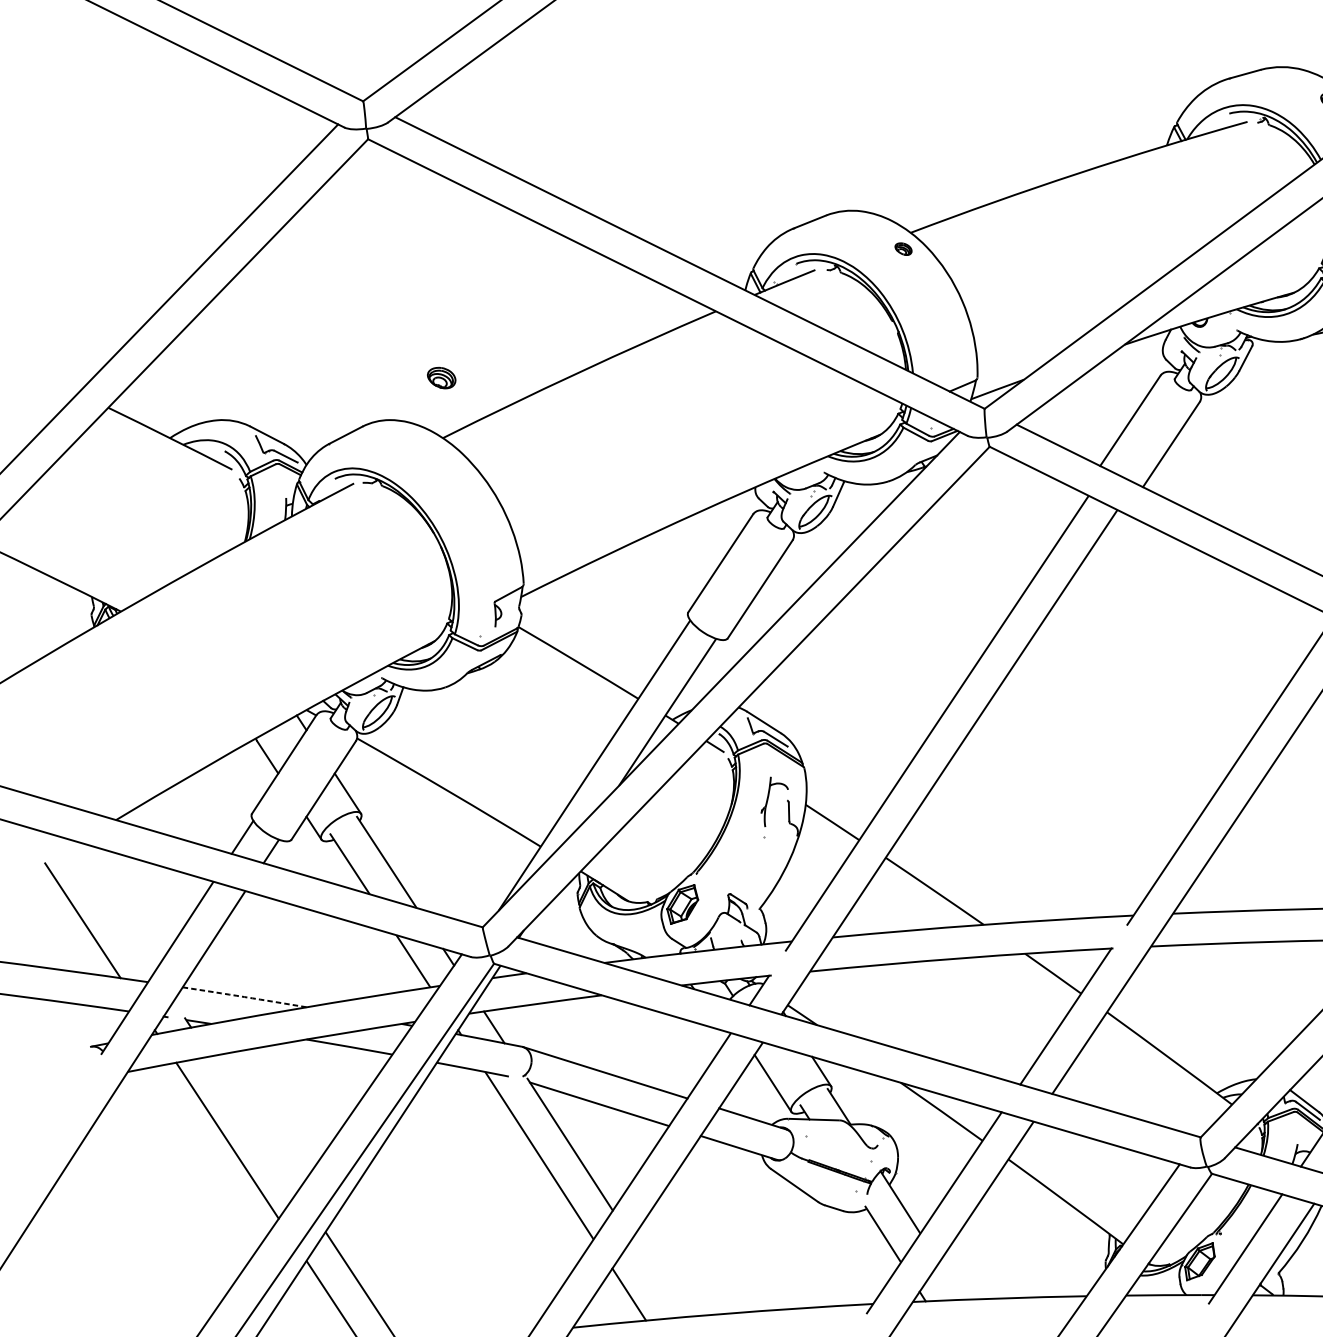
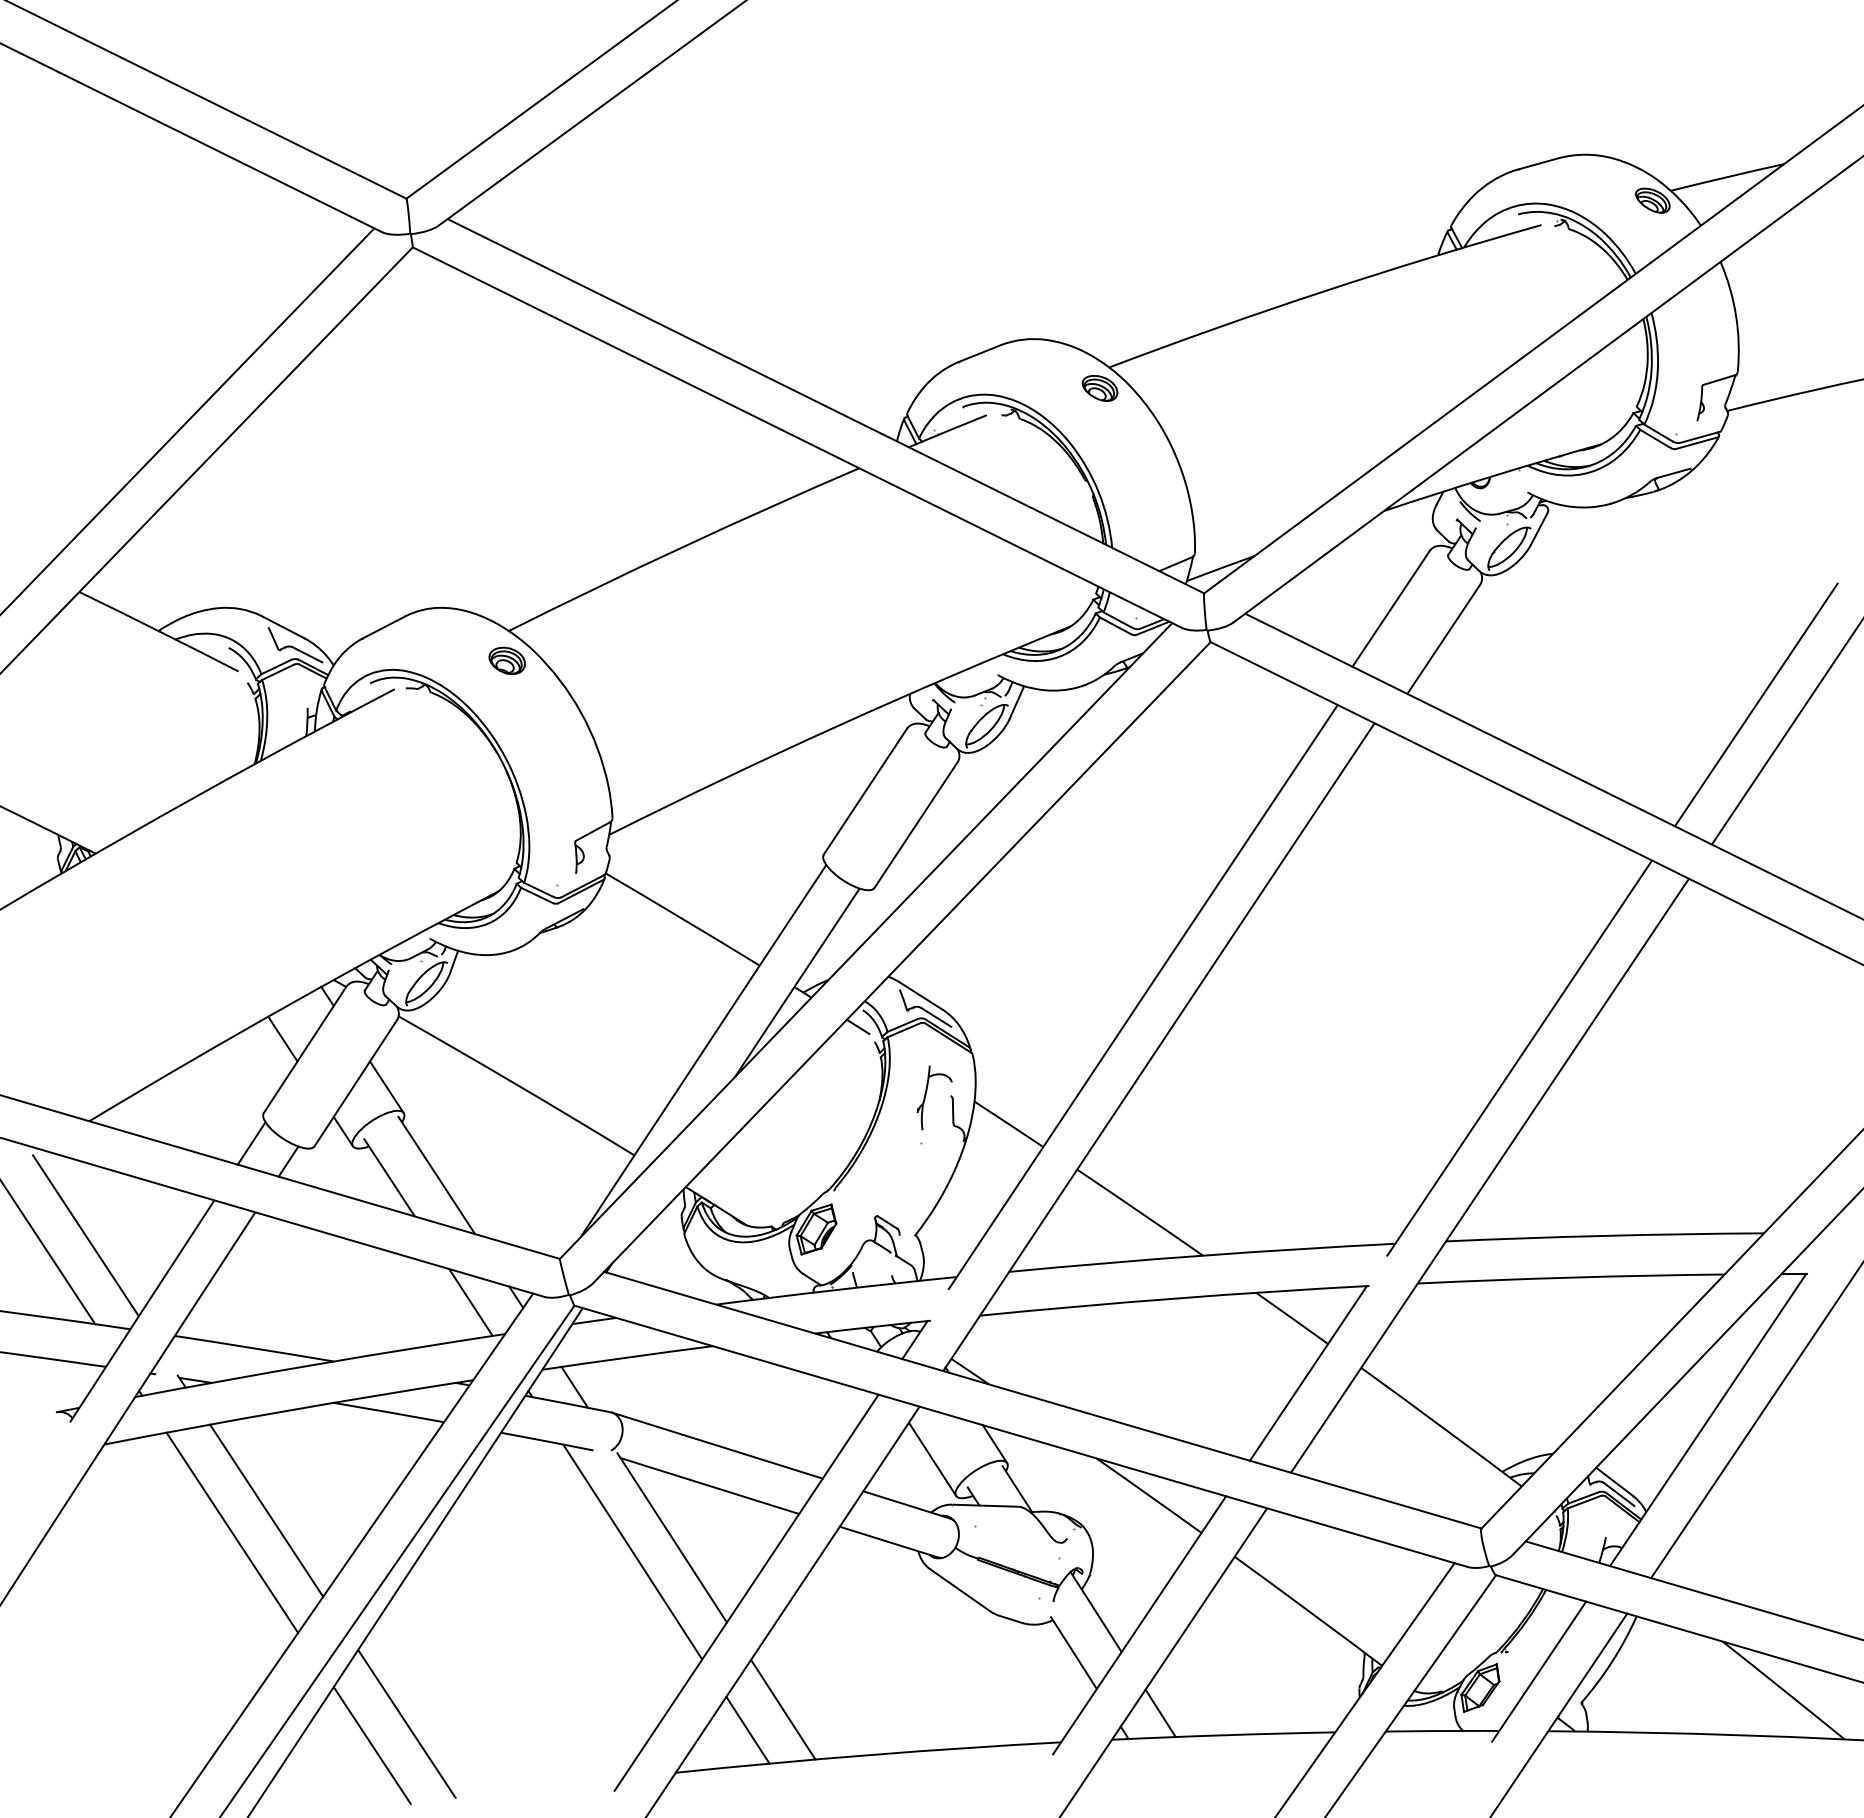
part: (903, 249) -> (1099, 388), size x1.67
part: (441, 377) -> (506, 660), moved
line: (113, 909) -> (85, 1235), added
arc: (244, 997) -> (254, 1348), dashed -> solid
line: (254, 1123) -> (266, 1510), added
line: (656, 1278) -> (783, 1709), added
line: (950, 1281) -> (1160, 1713), added

